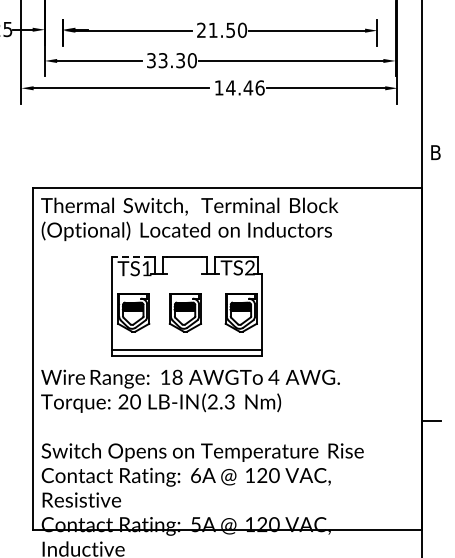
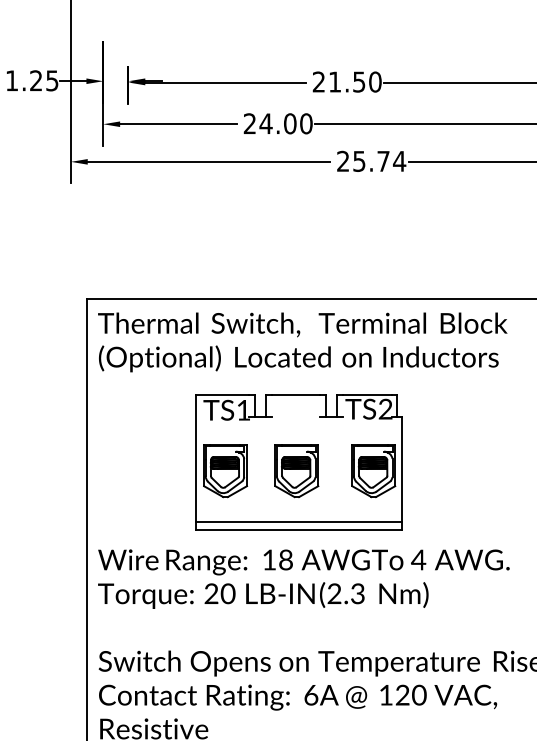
text: (166, 60) -> (270, 123), 33.30 -> 24.00
text: (239, 87) -> (371, 160), 14.46 -> 25.74
line: (130, 257) -> (221, 394), dashed -> solid

